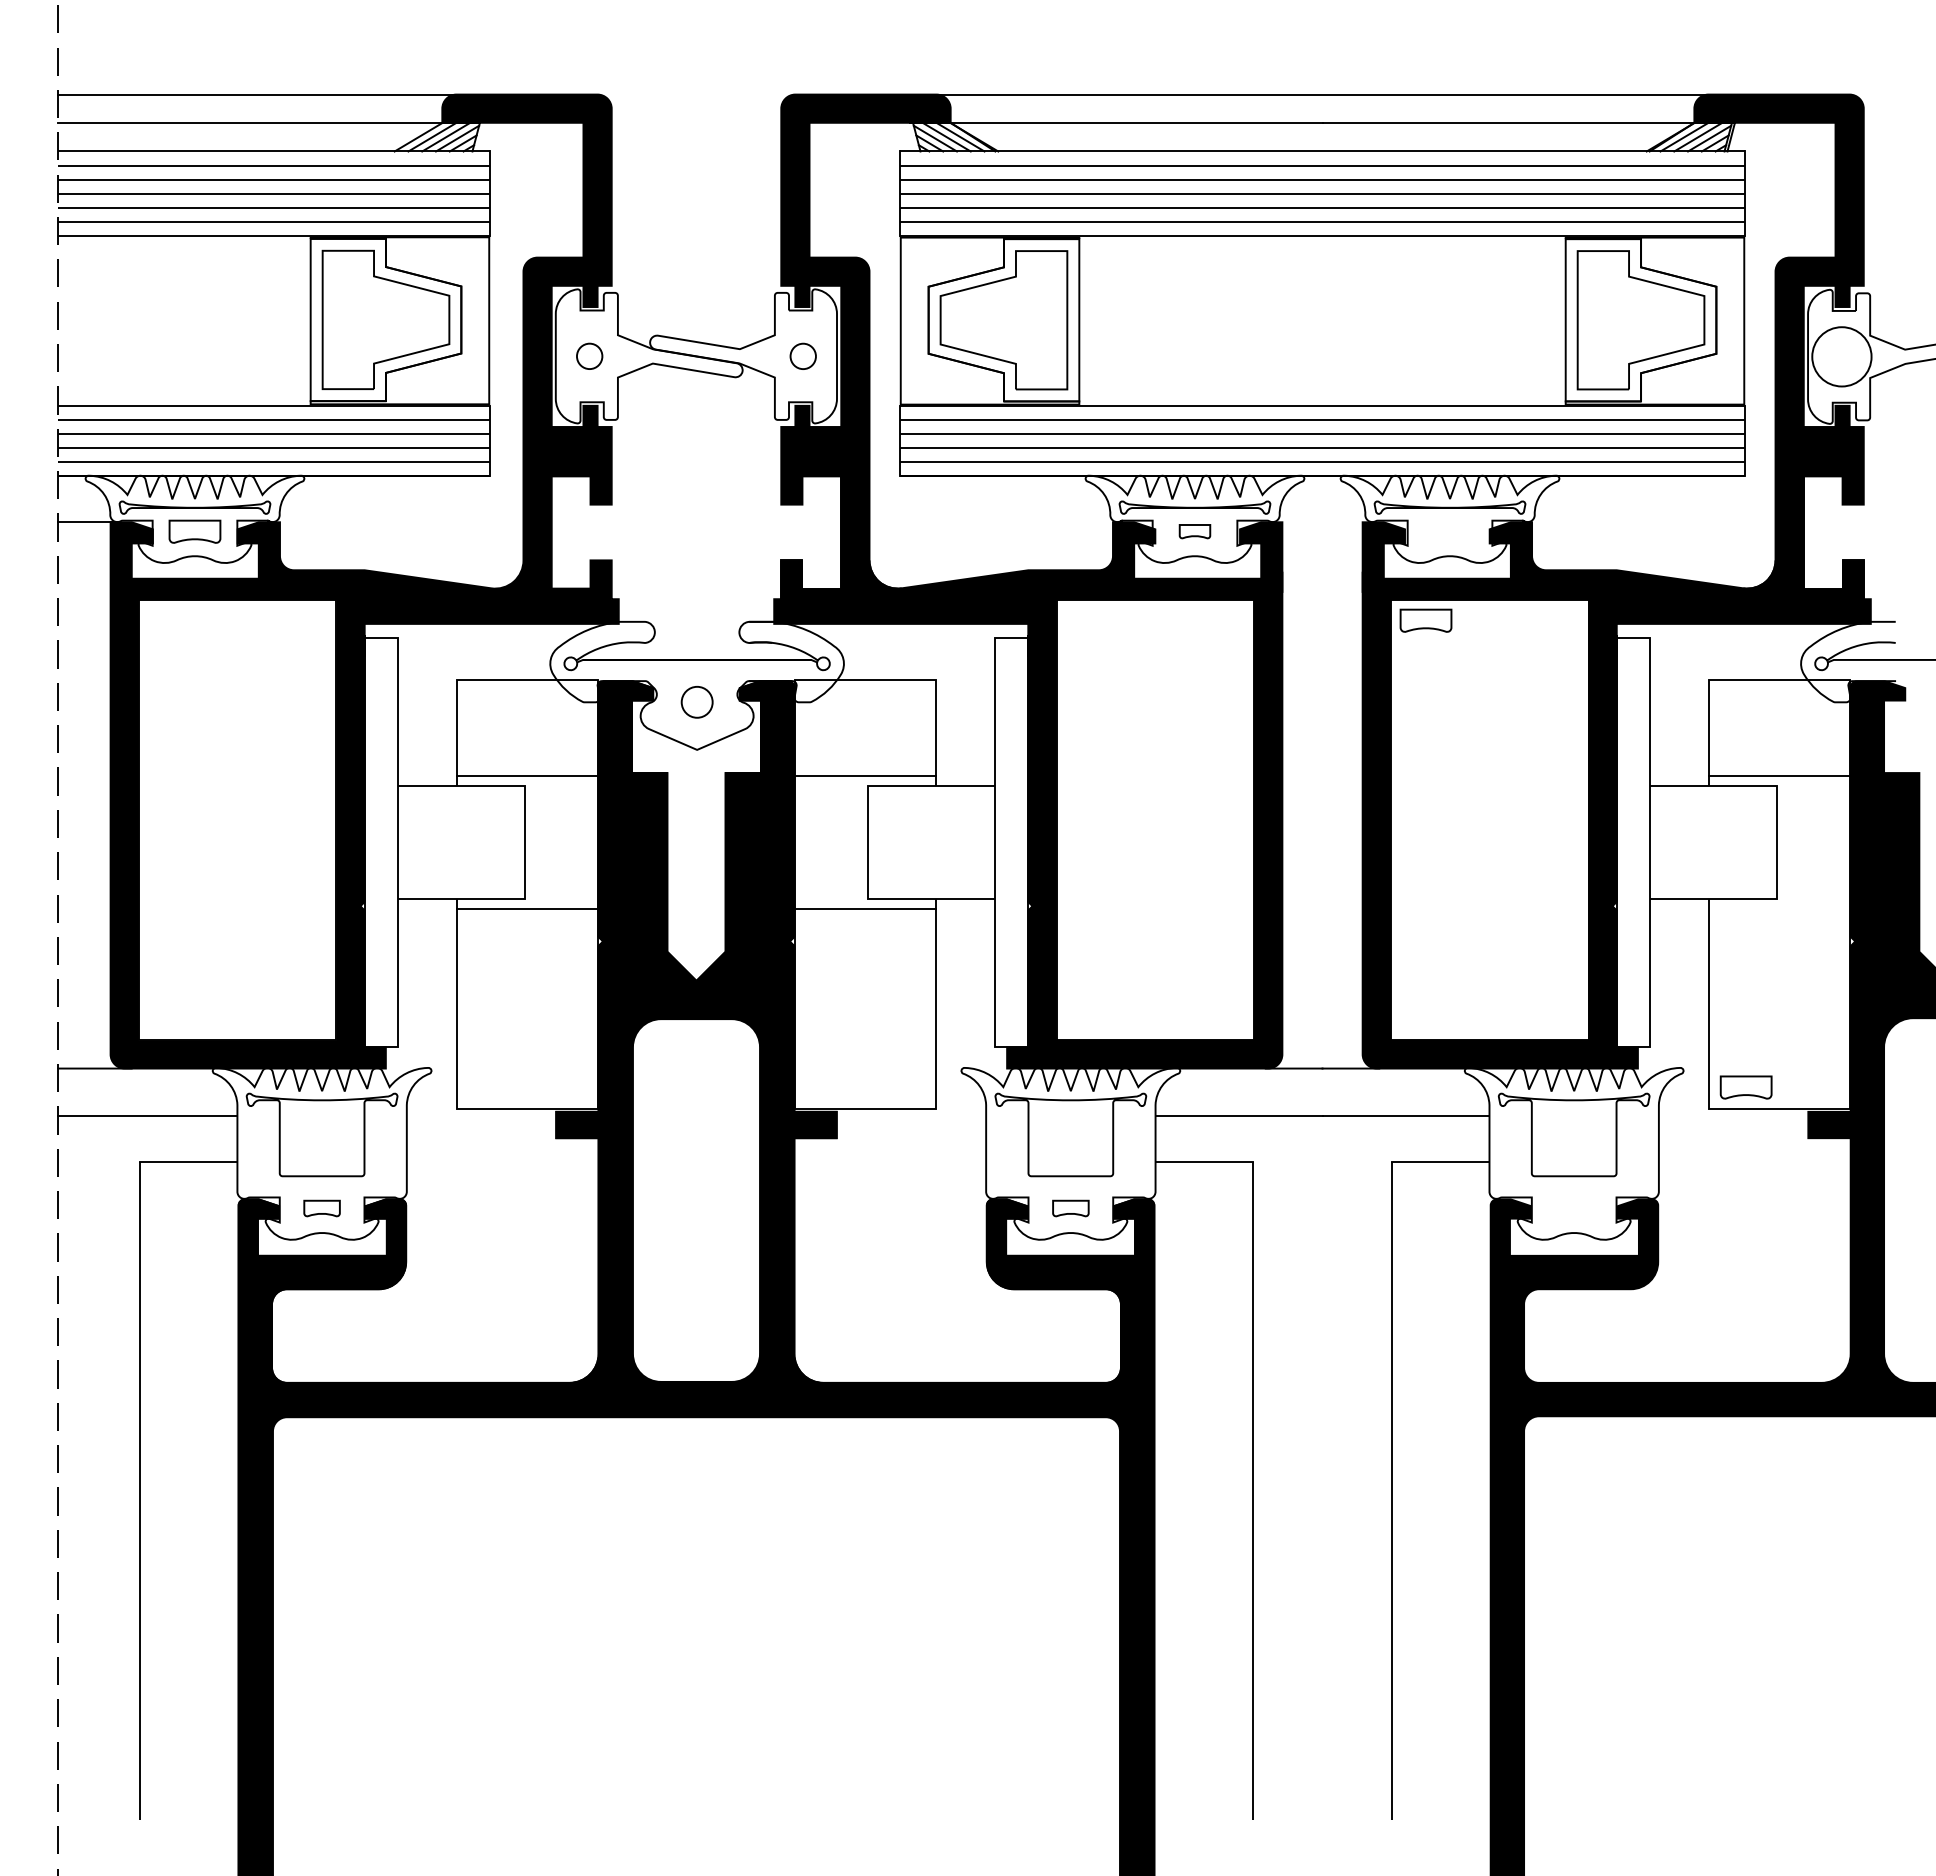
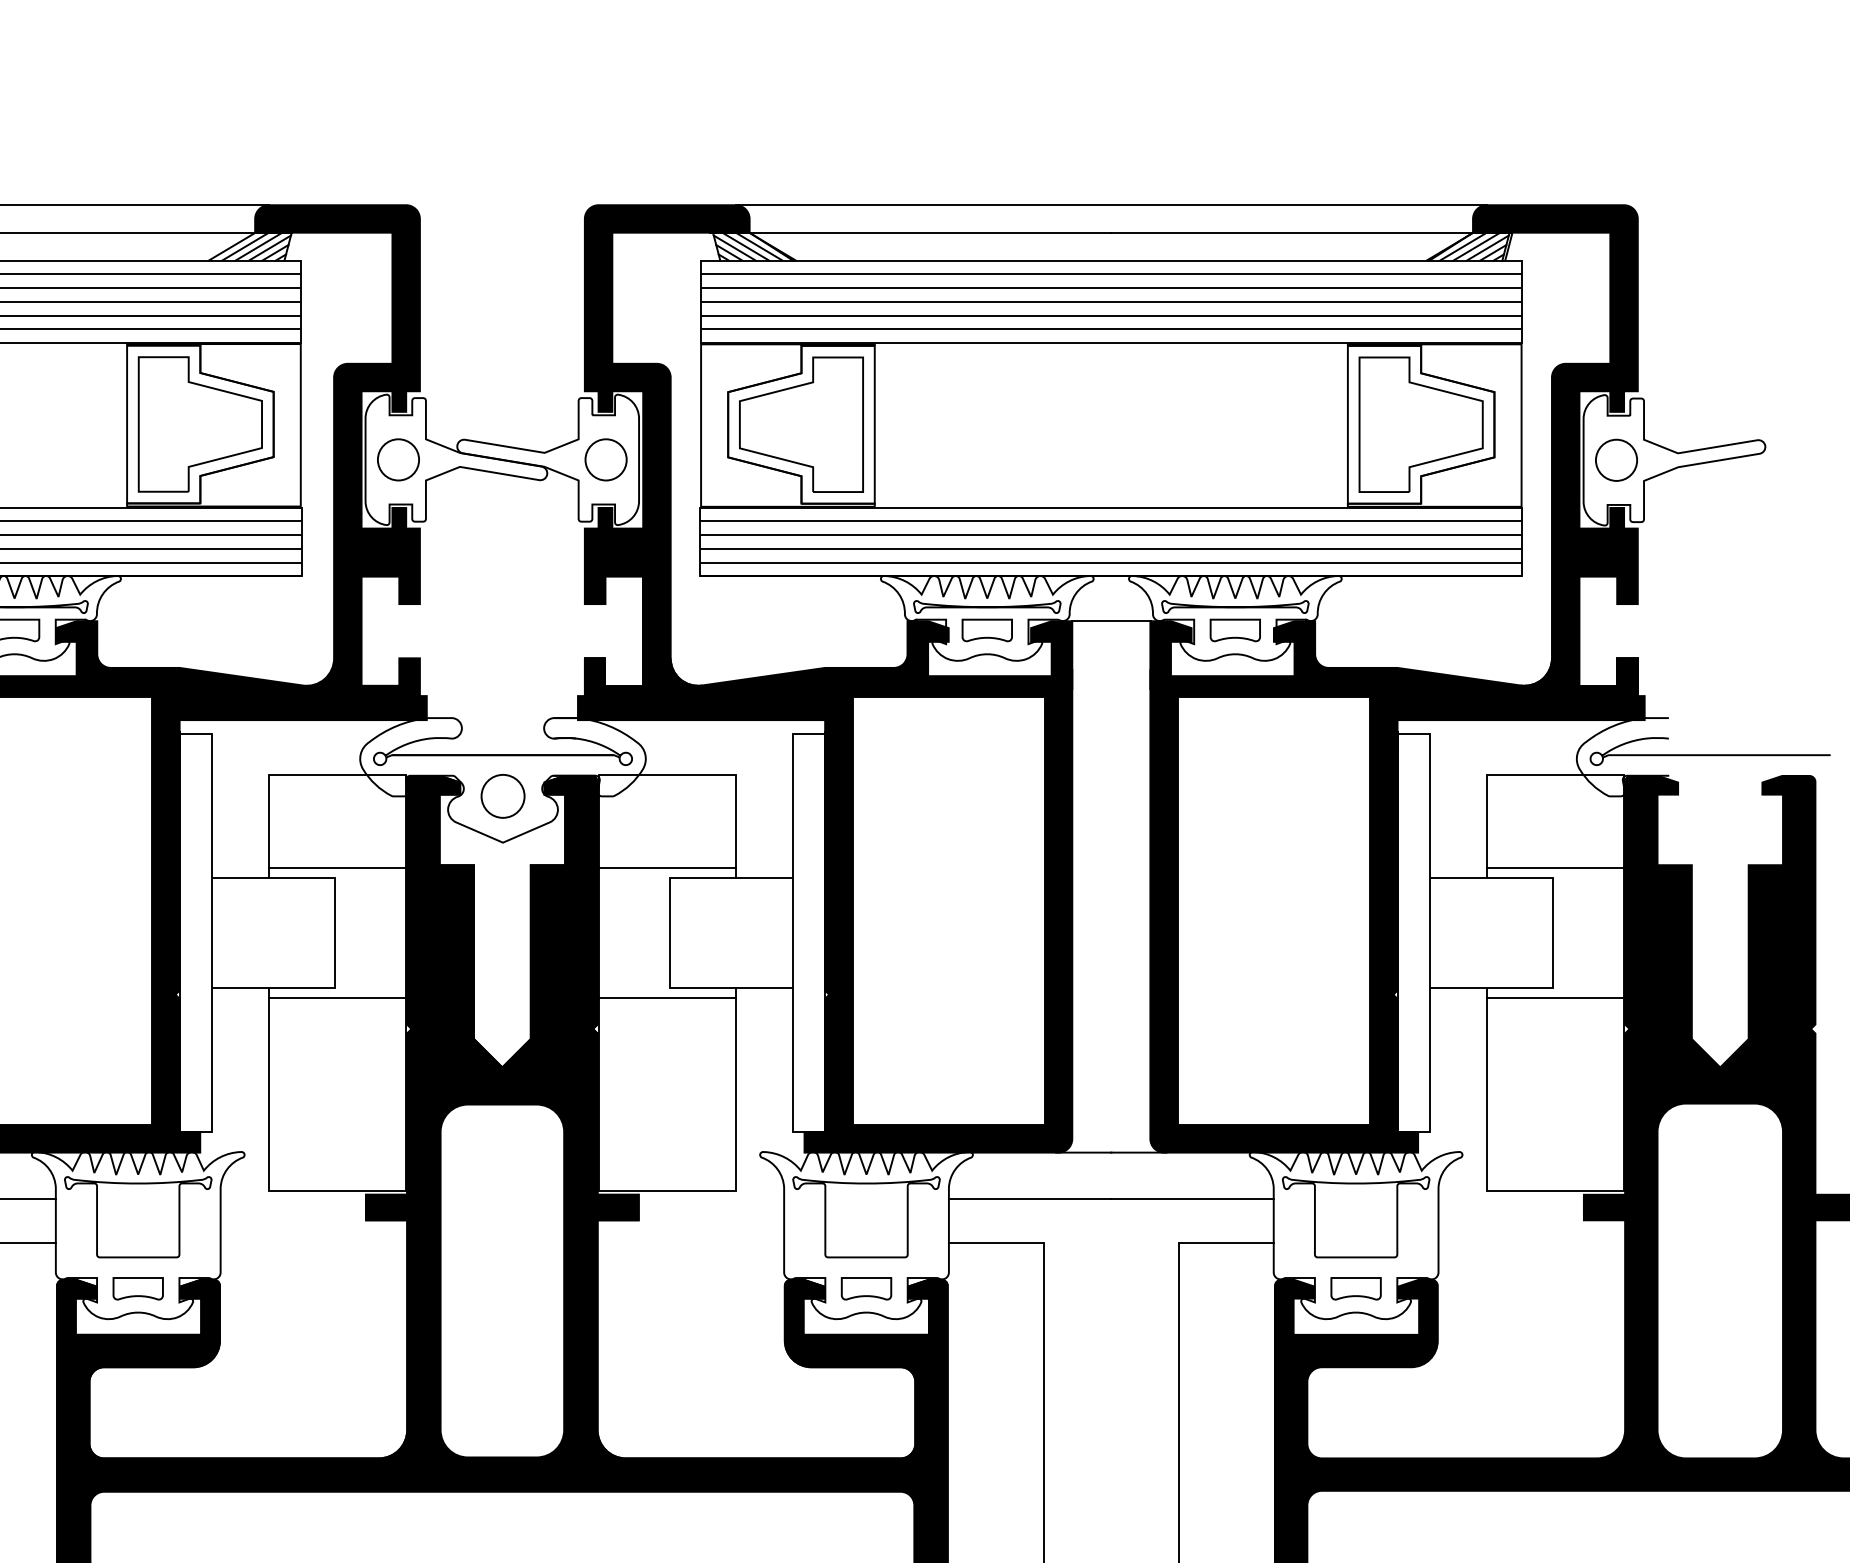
circle: (589, 356) -> (398, 460), size x1.67
circle: (803, 356) -> (606, 460), size x1.67
circle: (1841, 356) -> (1616, 460), size x0.71
line: (1322, 522) -> (1111, 621), added
part: (1194, 531) -> (986, 630), size x1.67
part: (1425, 620) -> (1234, 630), moved
circle: (697, 702) -> (503, 796), size x1.43
line: (1778, 909) -> (1554, 997), added
part: (1745, 1087) -> (1355, 1288), moved
part: (321, 1208) -> (137, 1288), size x1.43
part: (1070, 1208) -> (866, 1288), size x1.43

